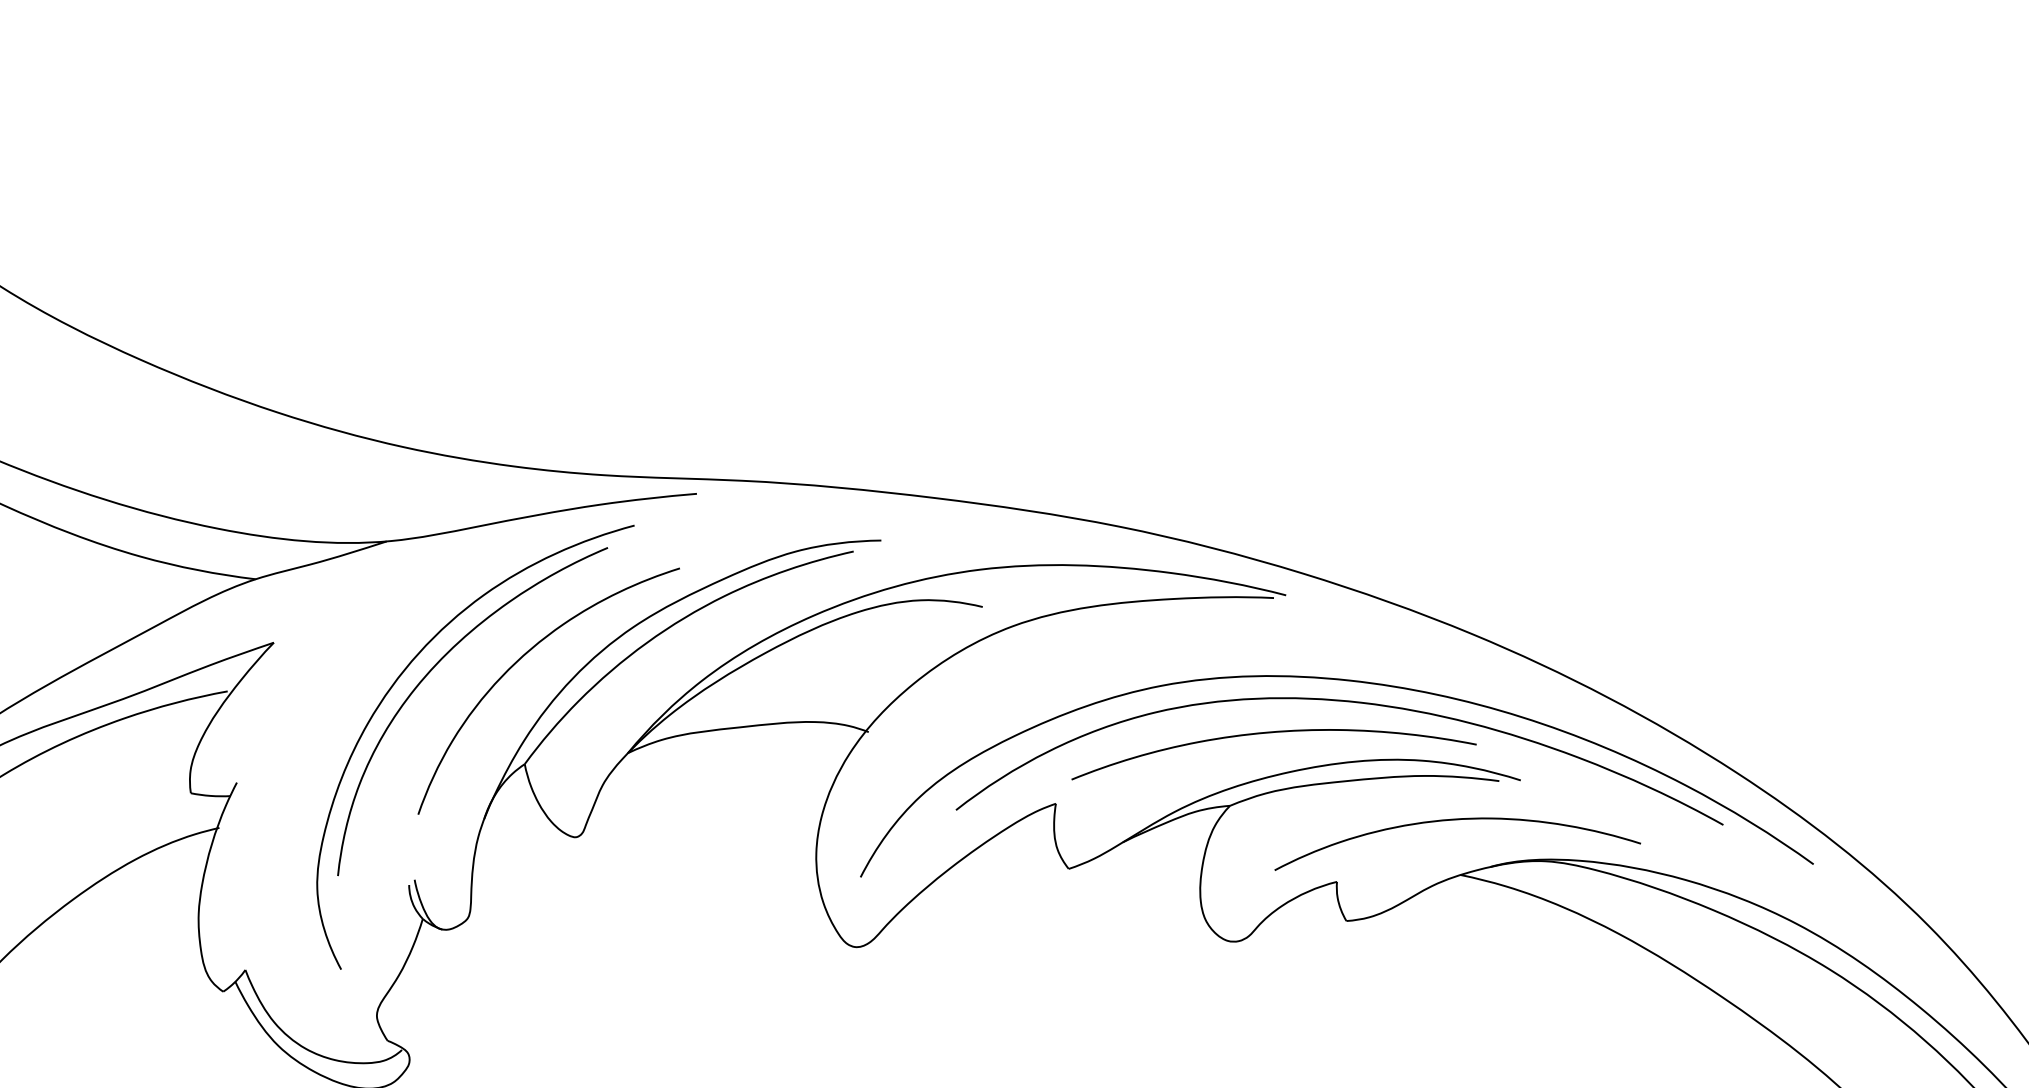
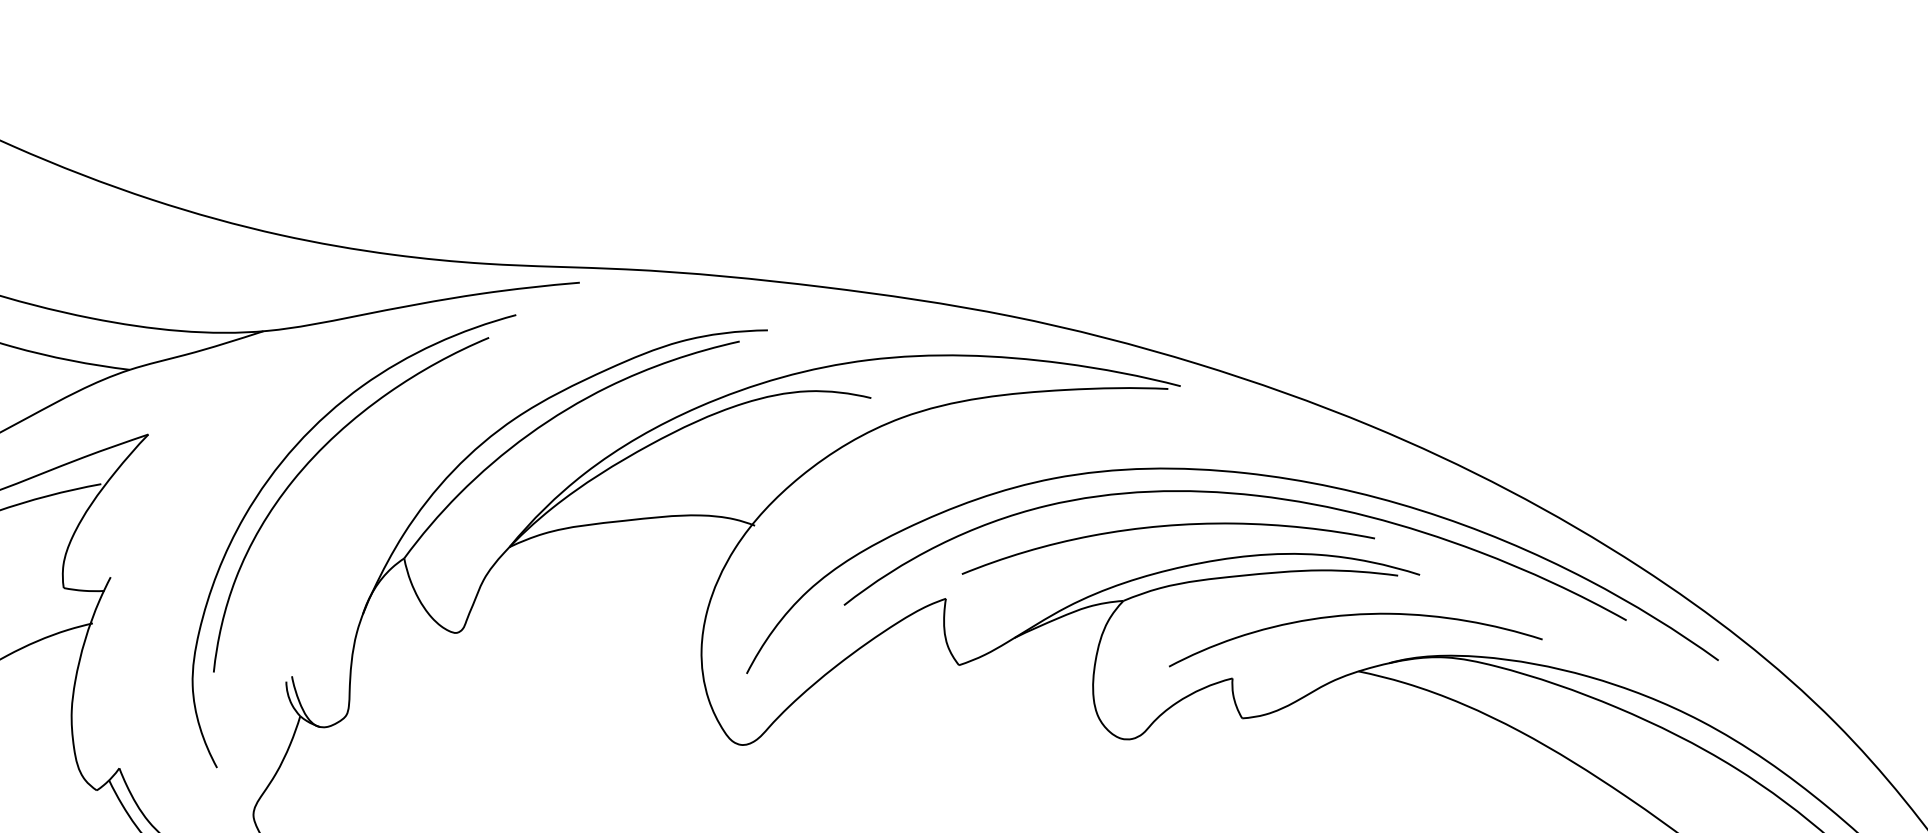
curve: (524, 656) -> (403, 448), removed

